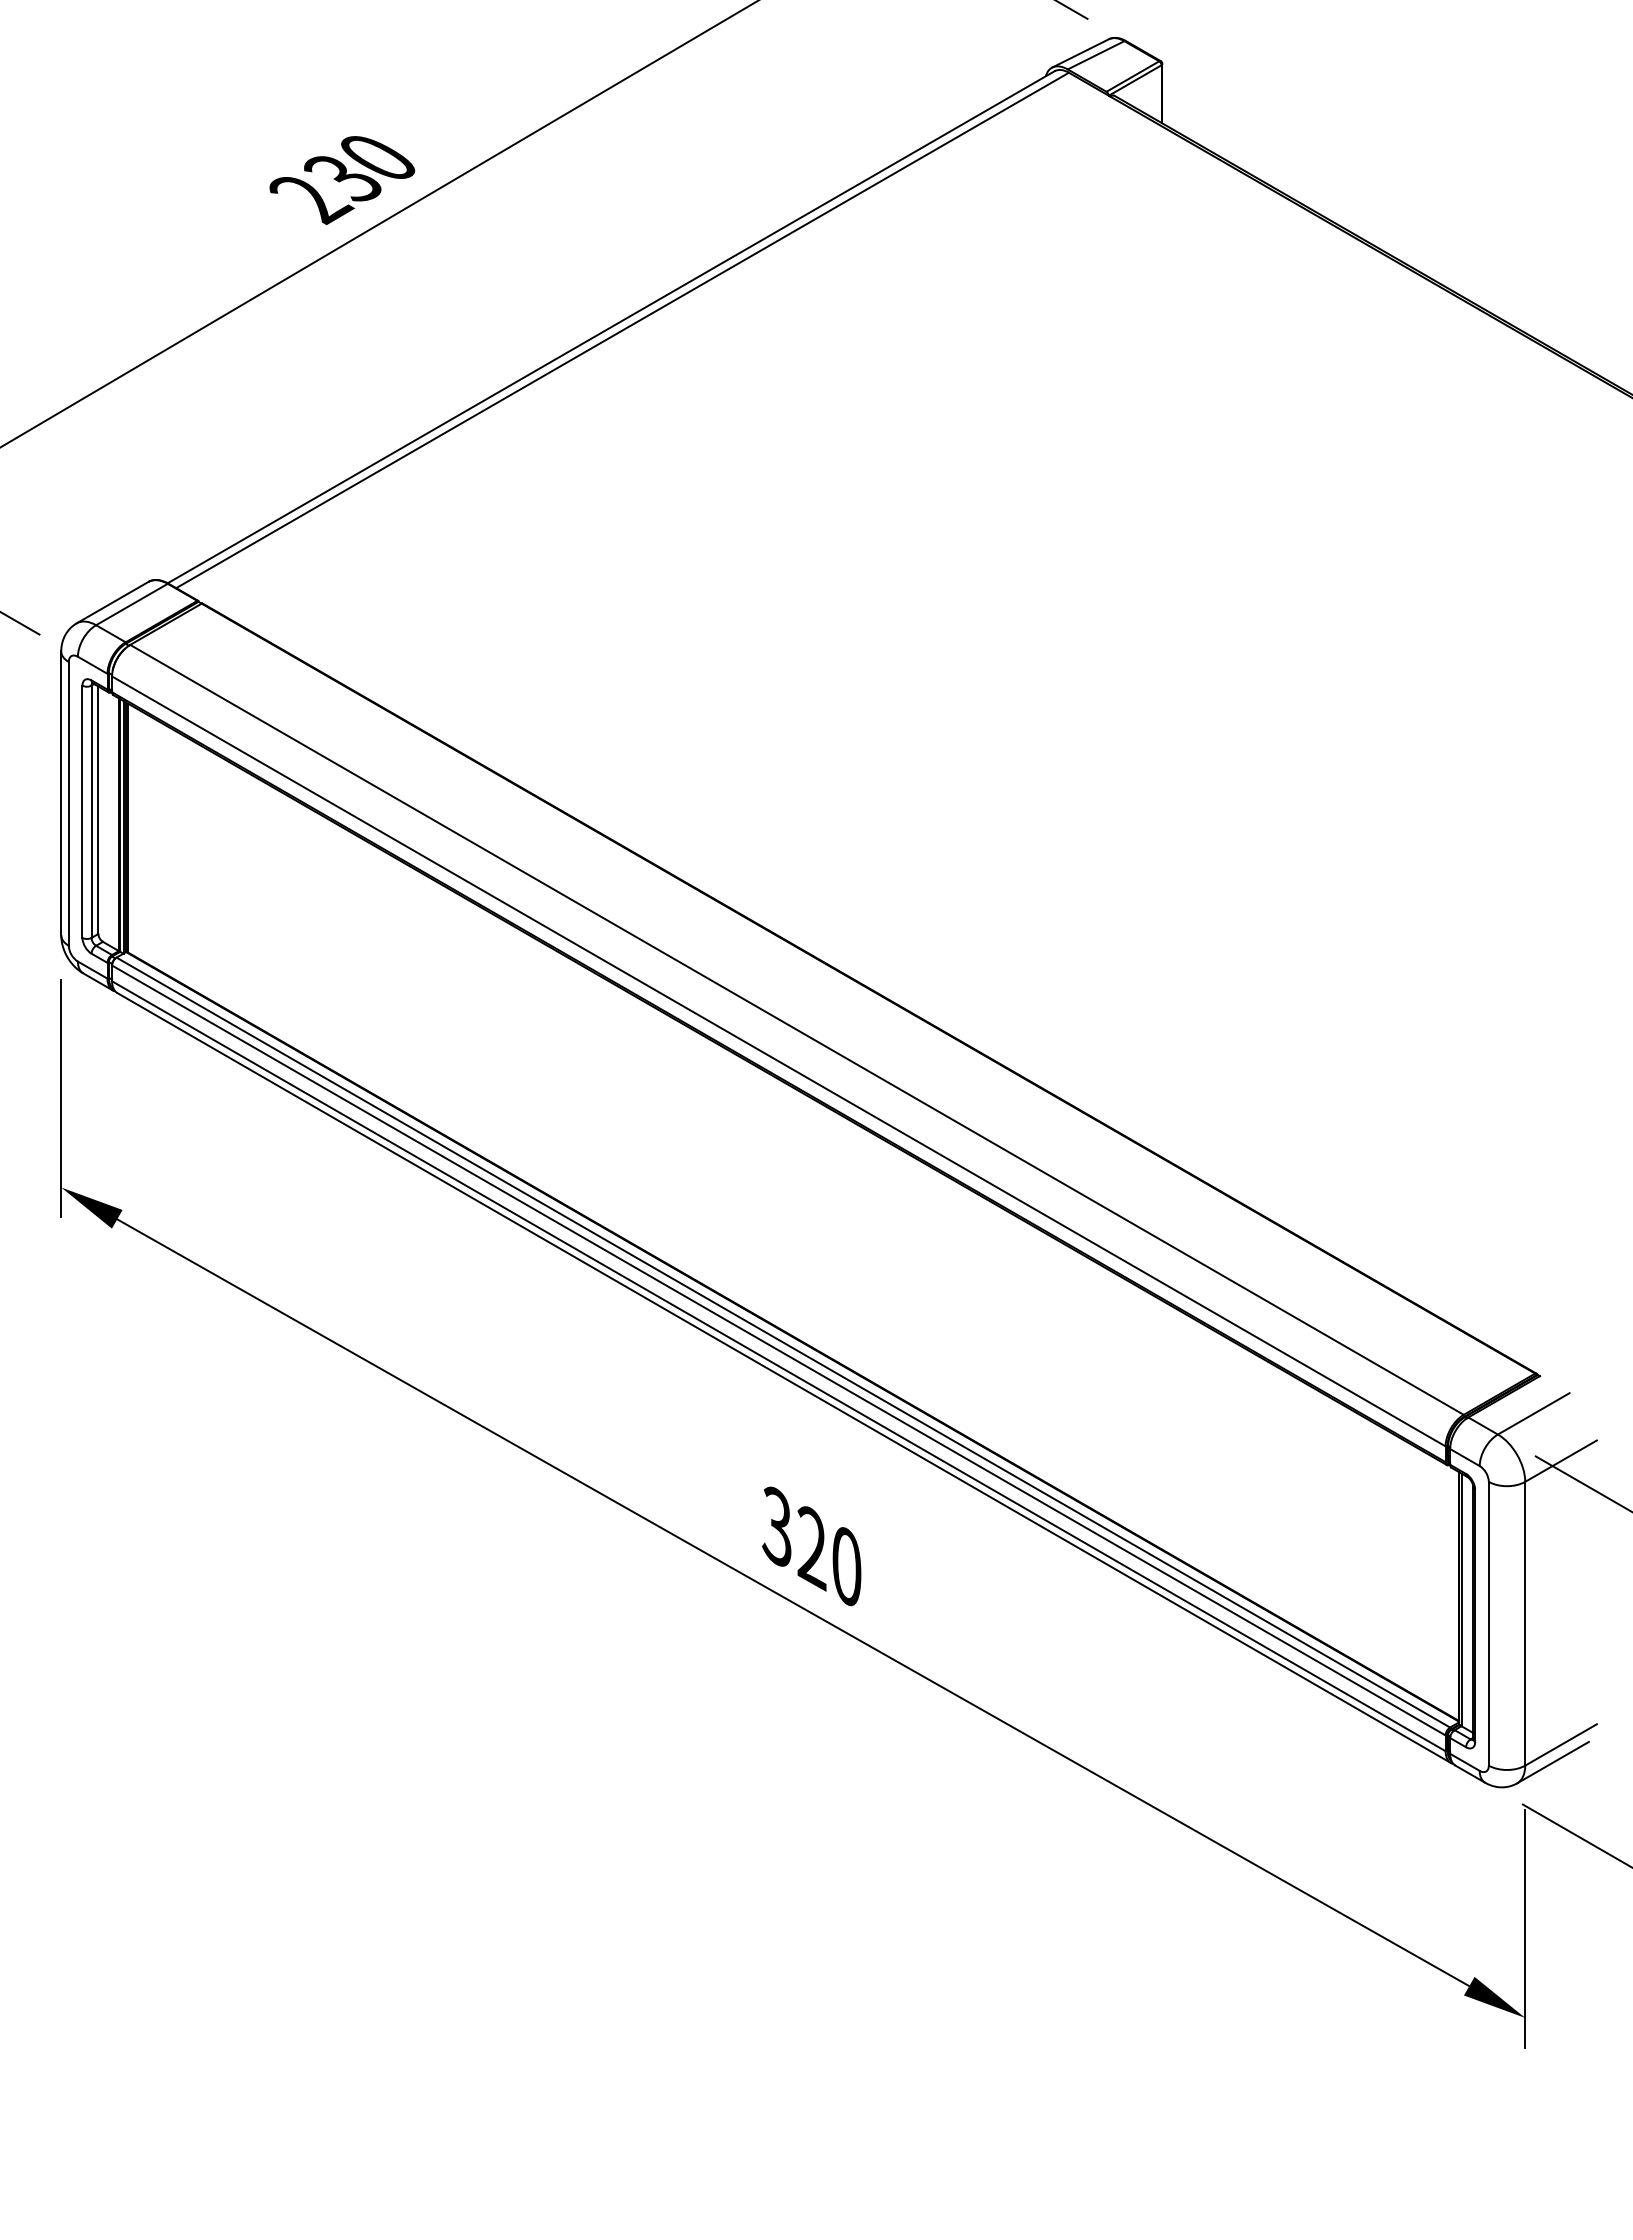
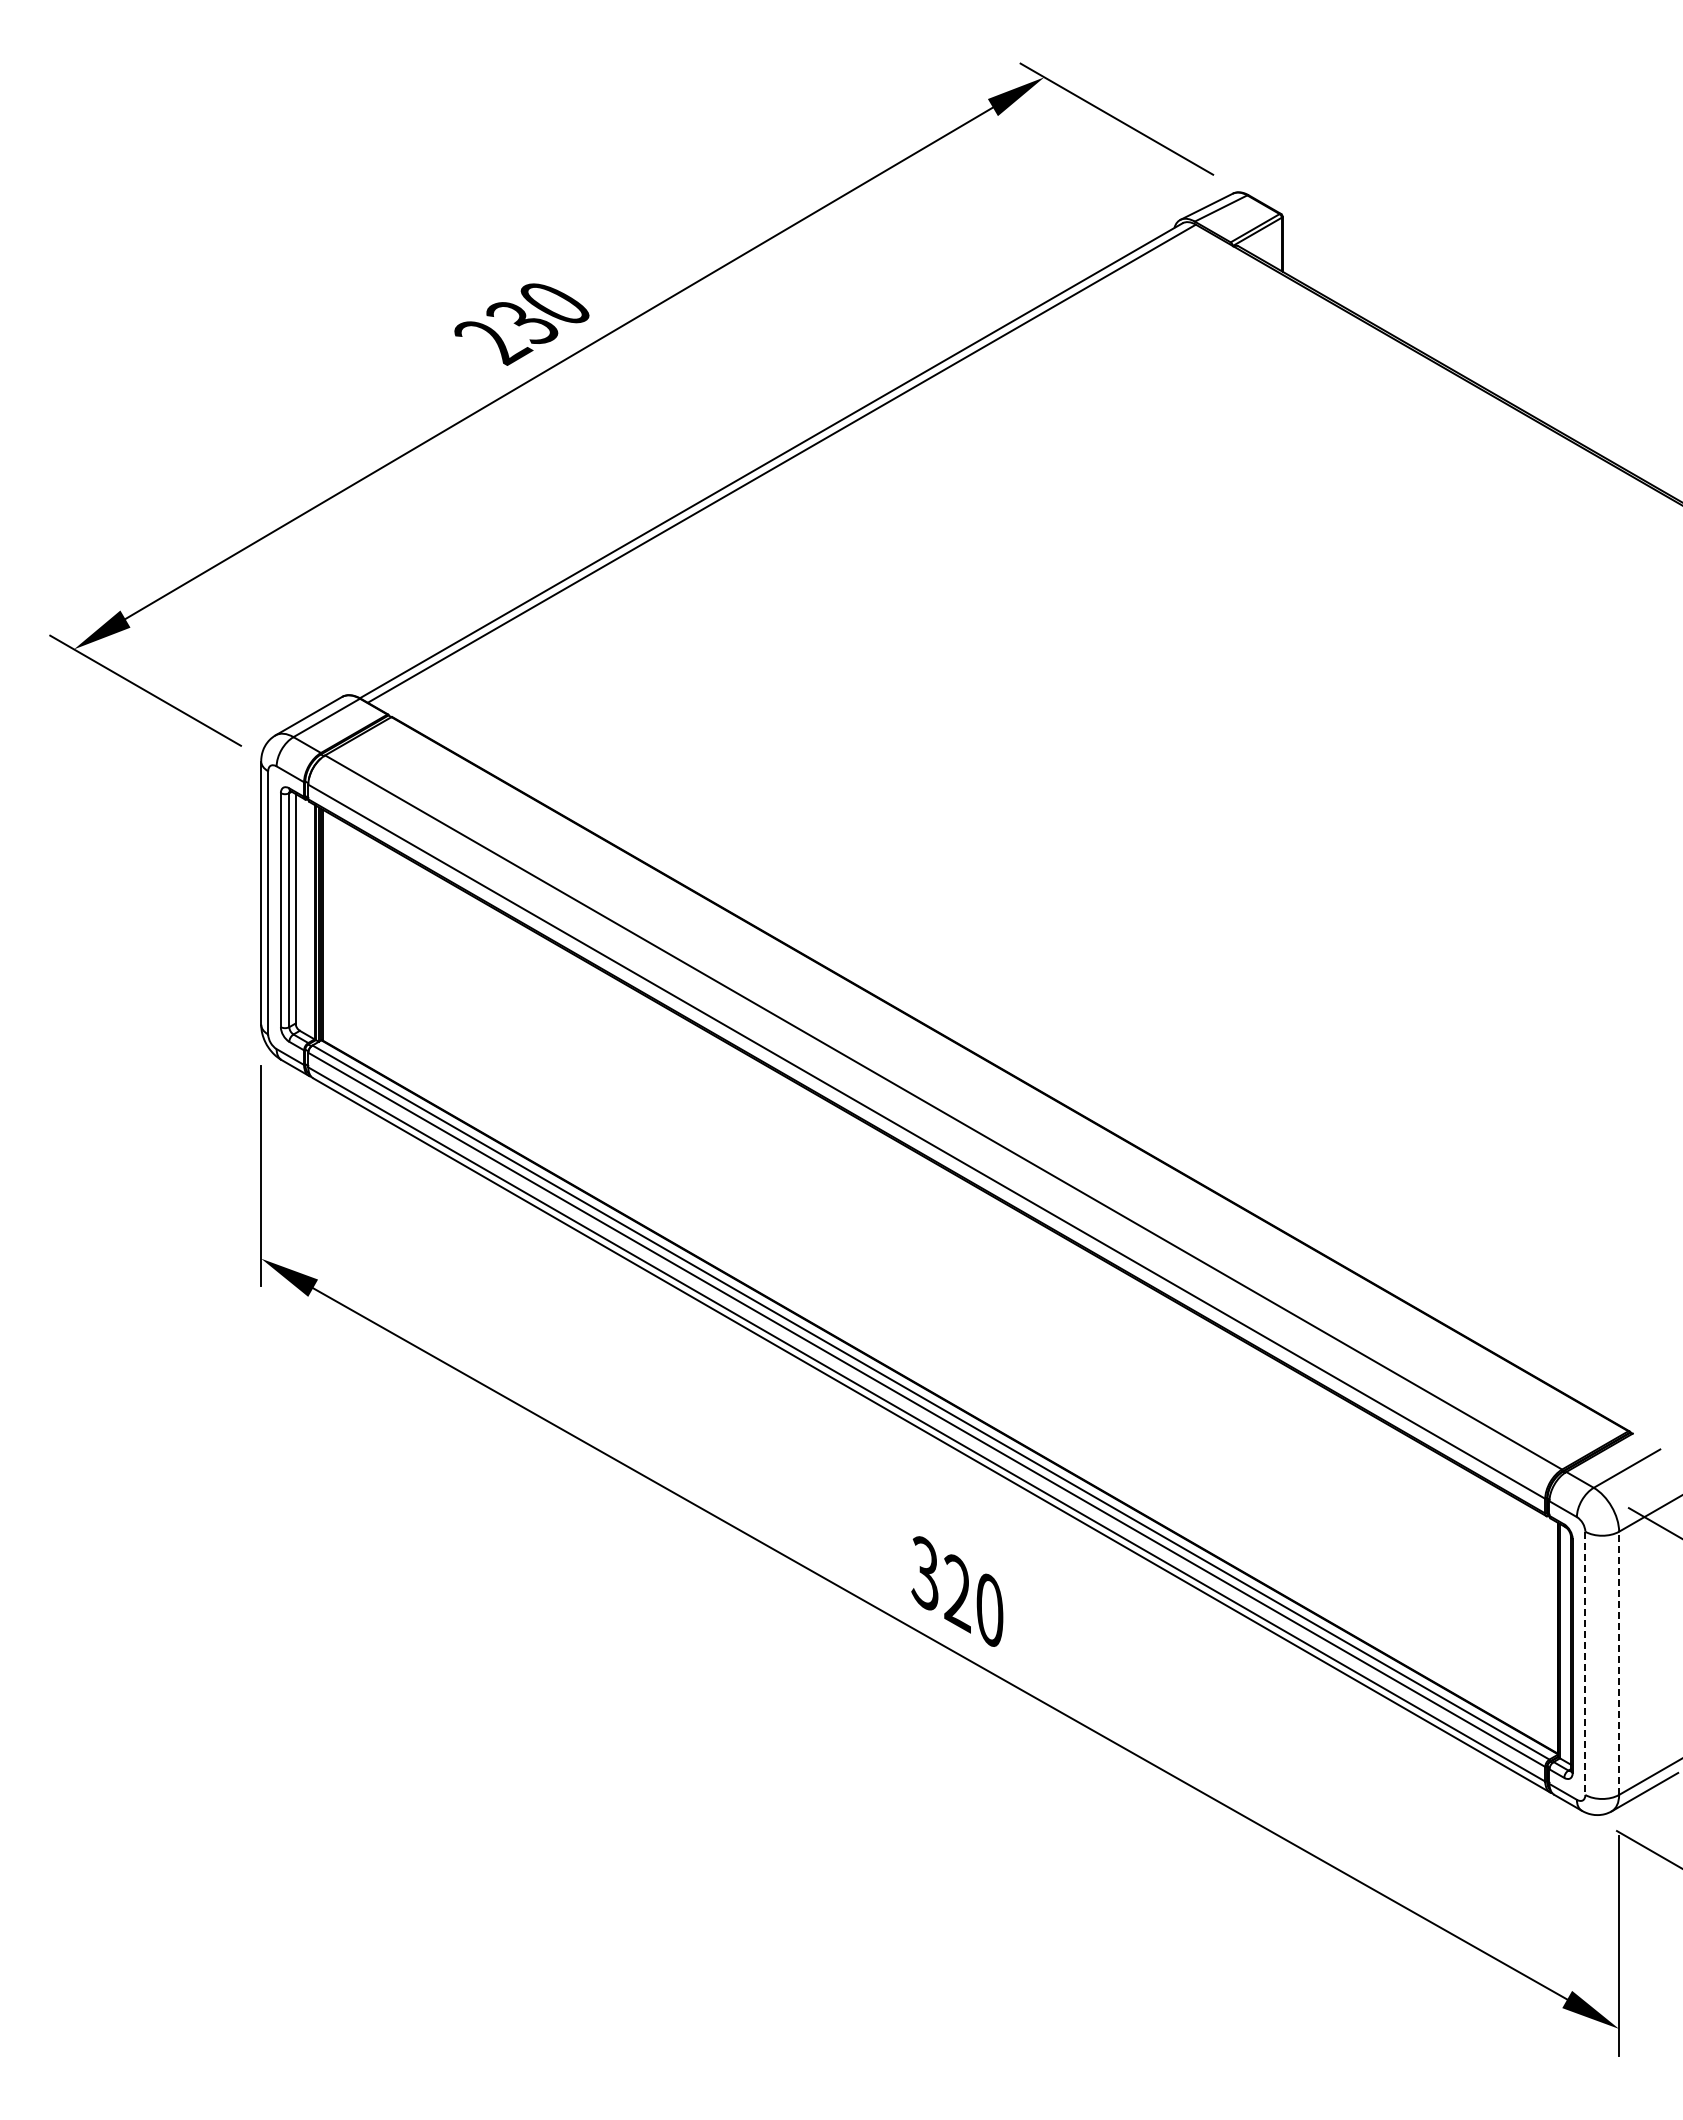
line: (1488, 1623) -> (1585, 1663), solid -> dashed
line: (1525, 1623) -> (1619, 1663), solid -> dashed

